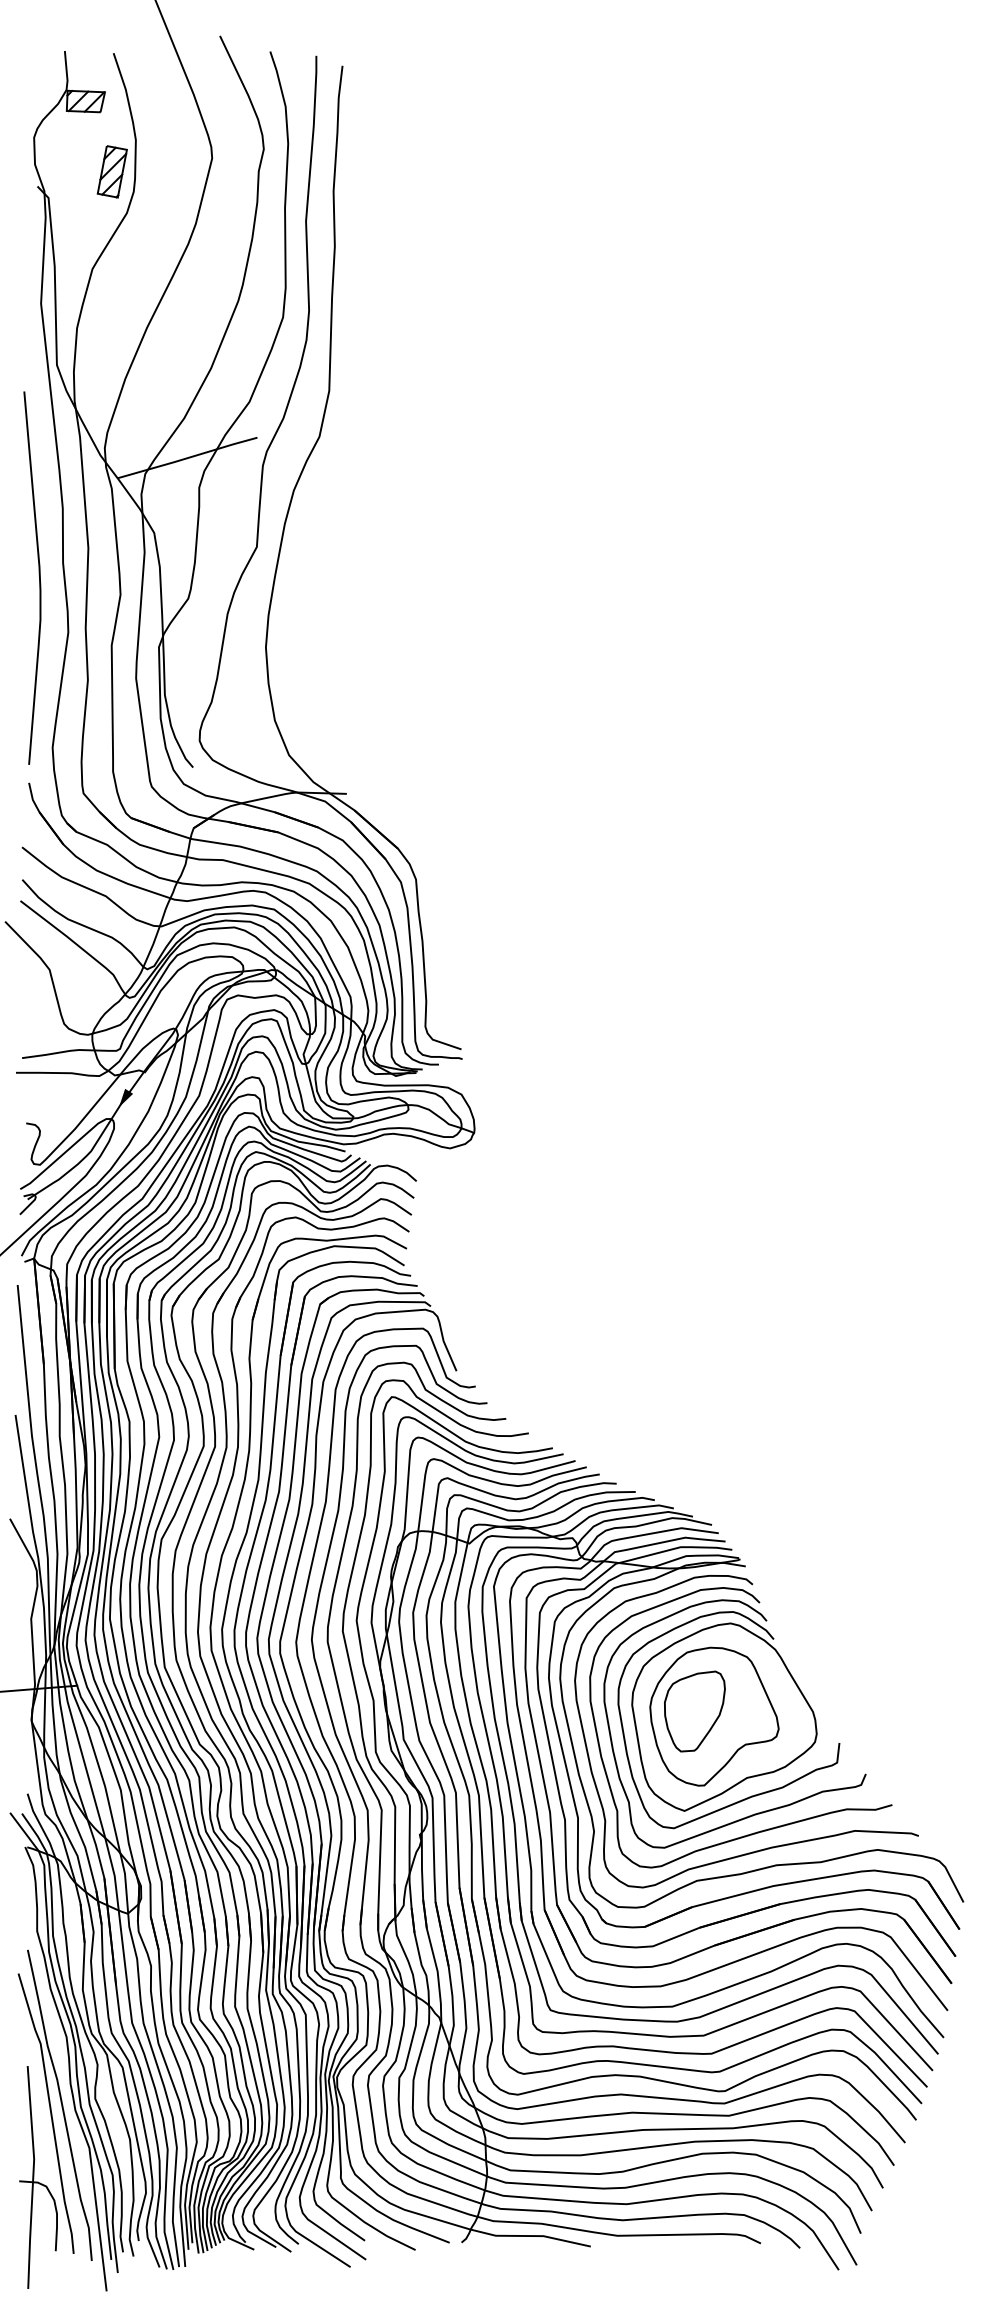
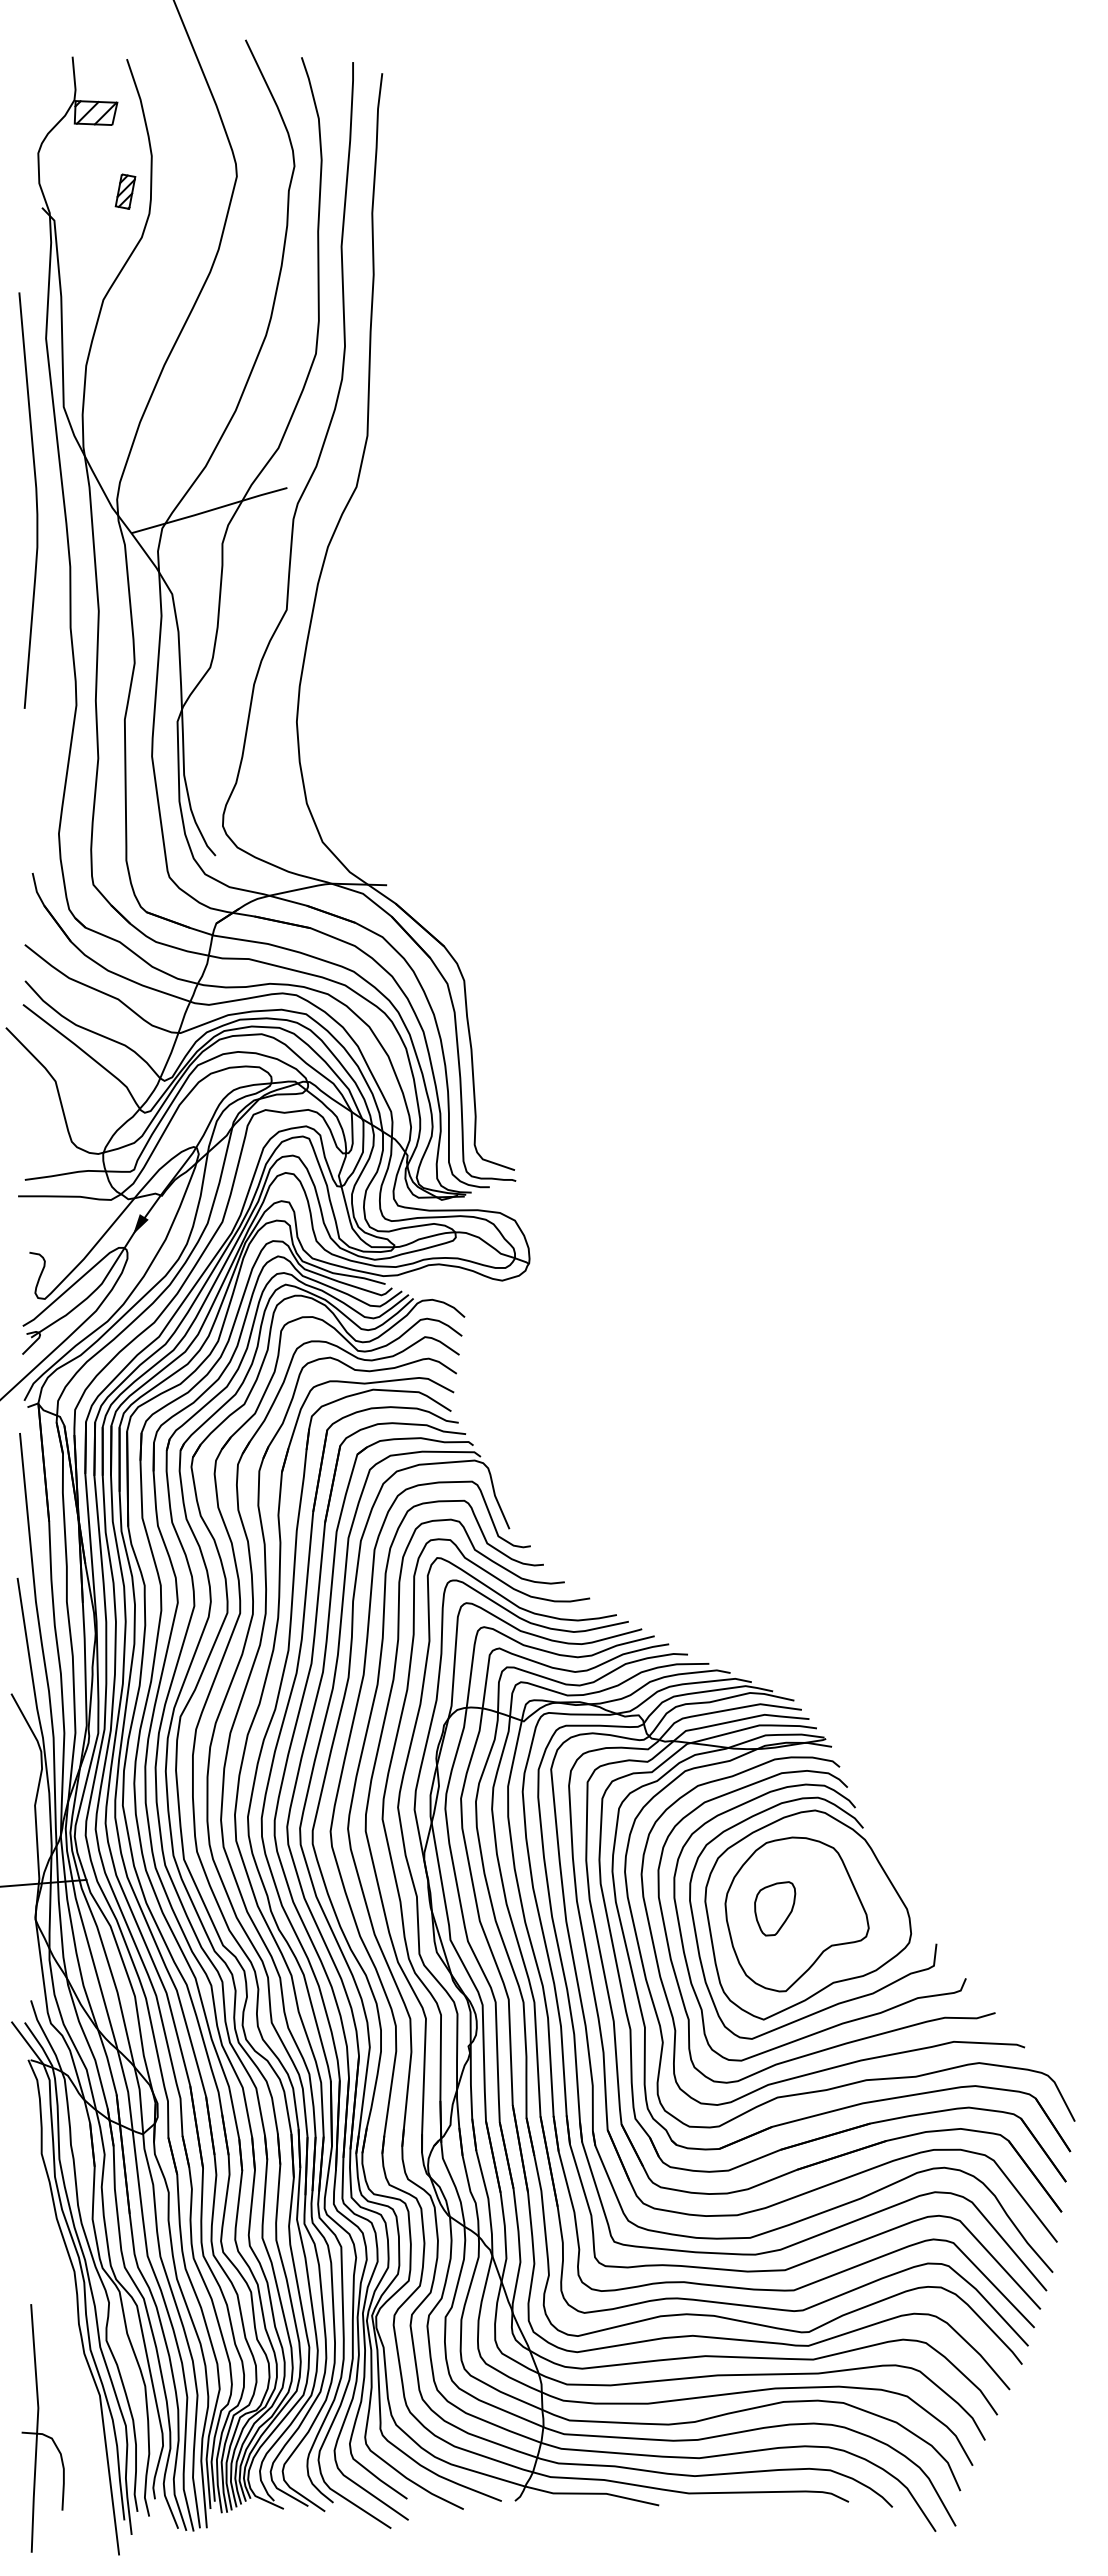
part: (112, 171) -> (125, 191), size x0.6
curve: (38, 578) -> (35, 500), moved
part: (694, 1711) -> (774, 1908), size x0.6
part: (54, 2104) -> (61, 2347), removed

